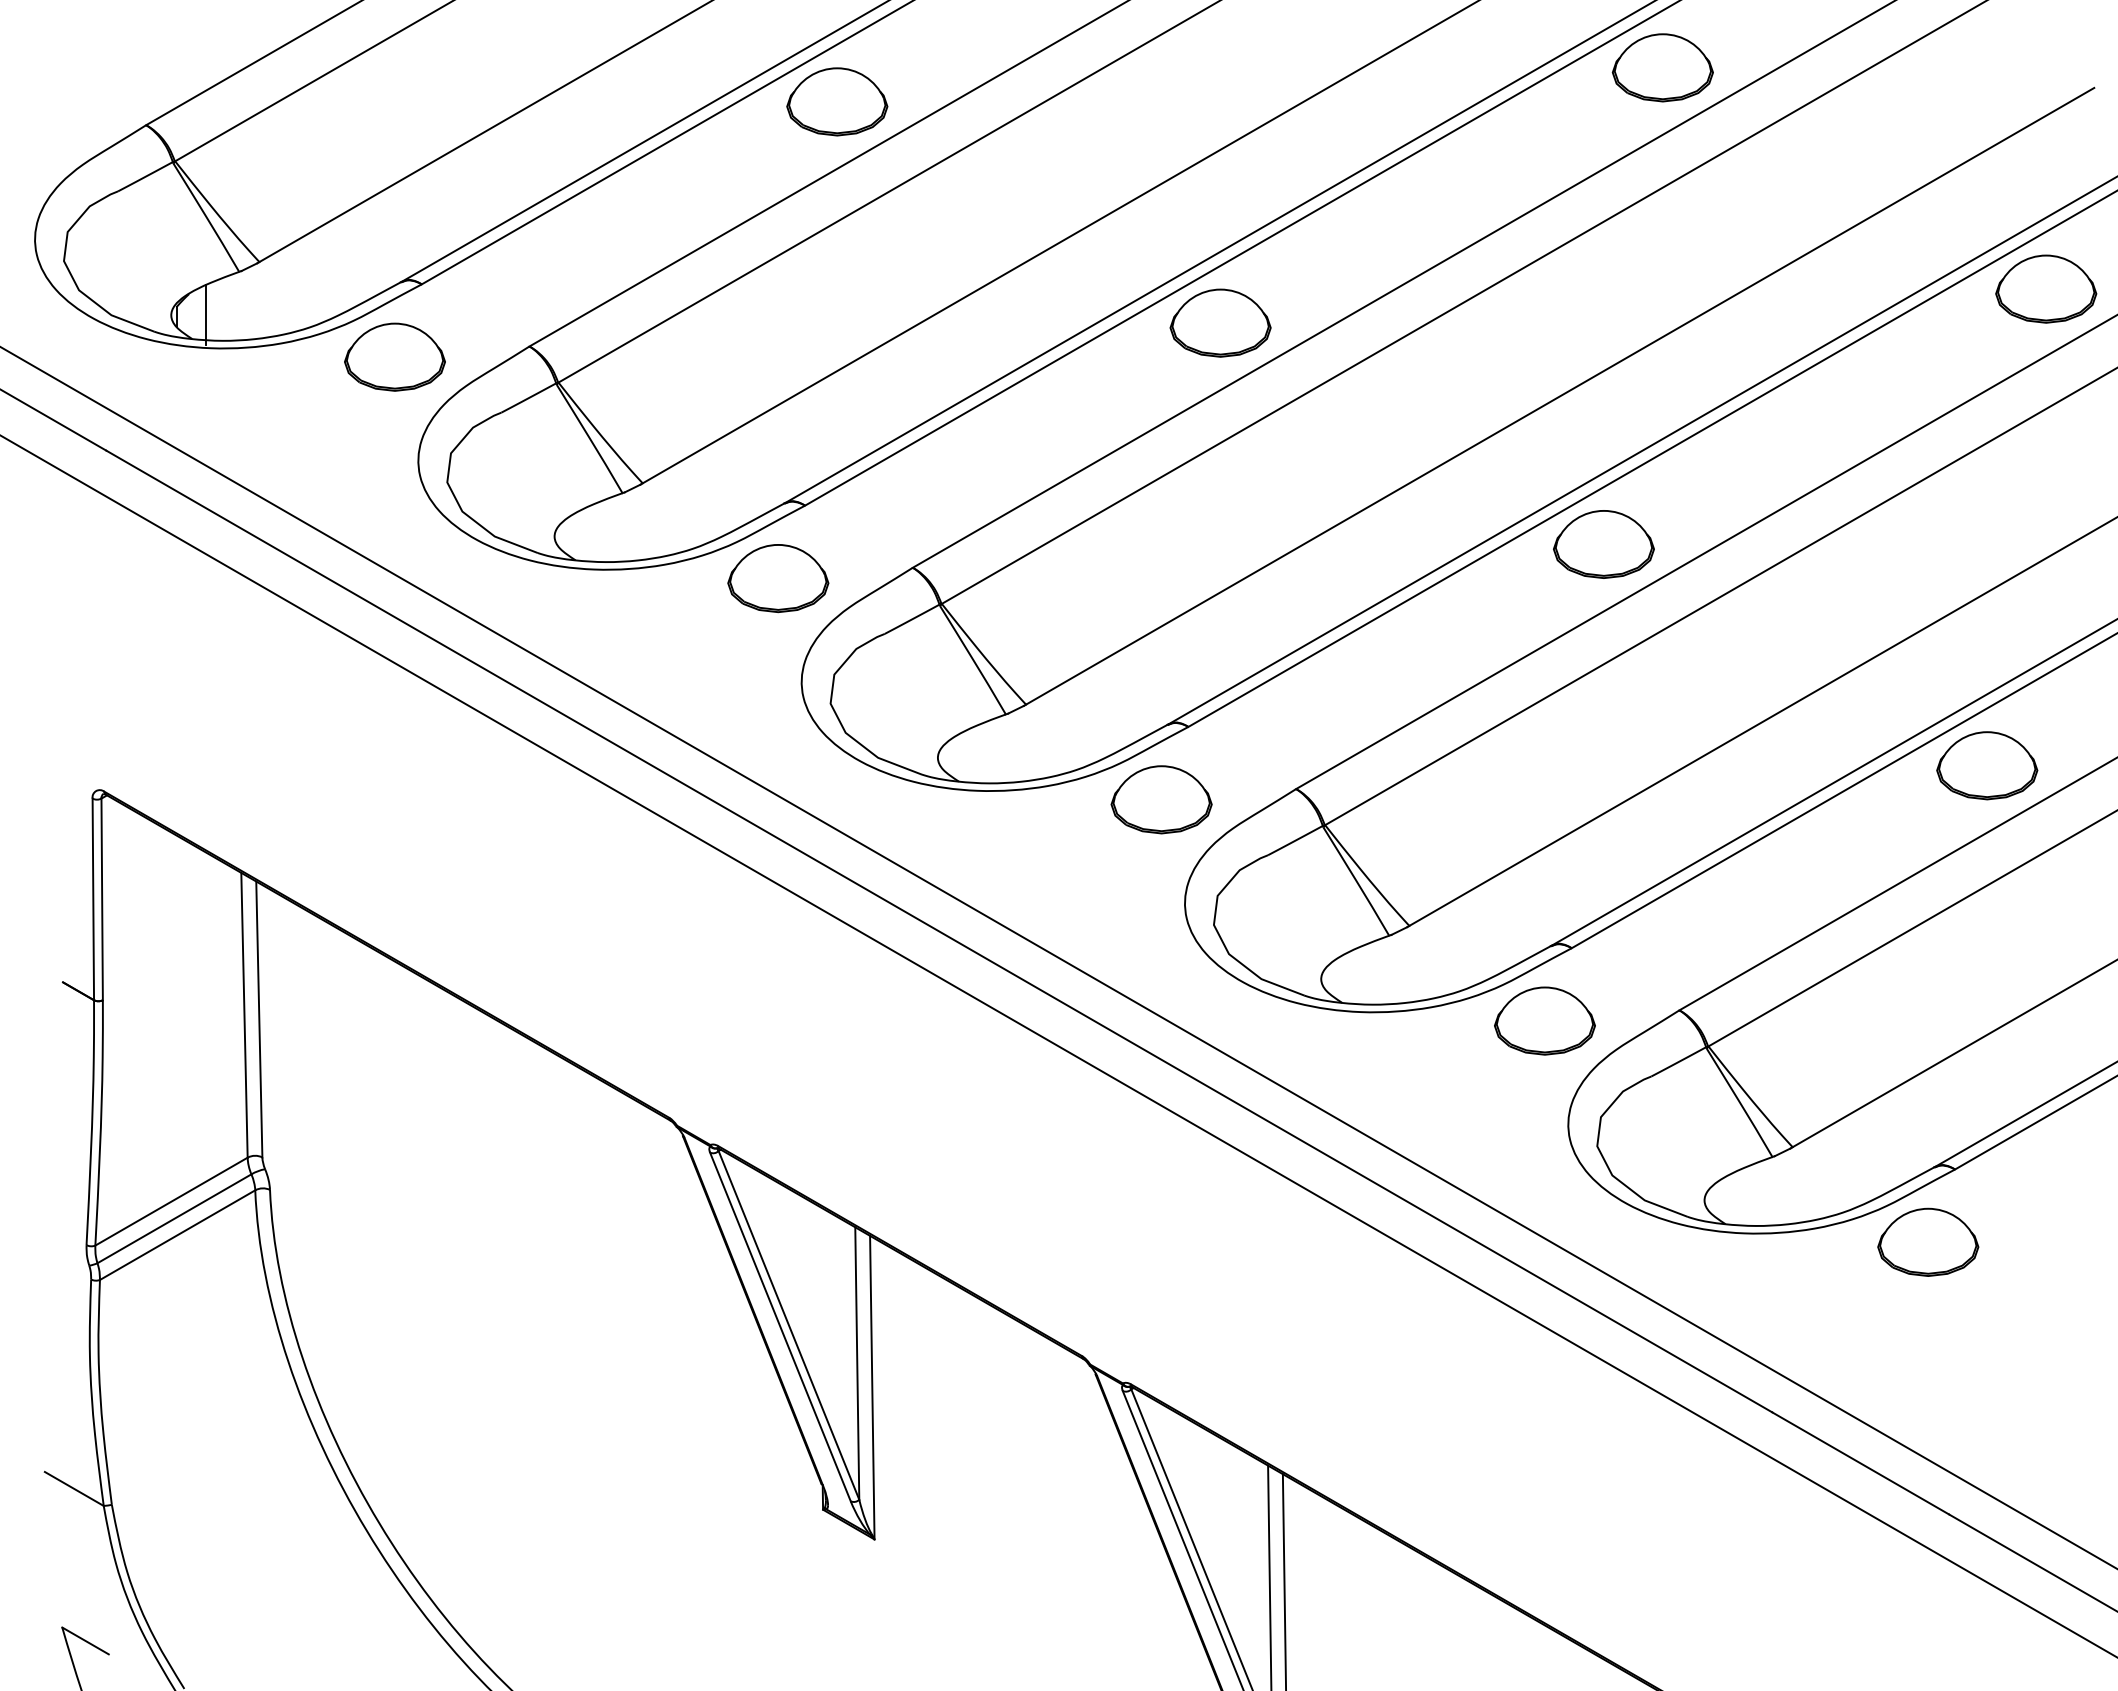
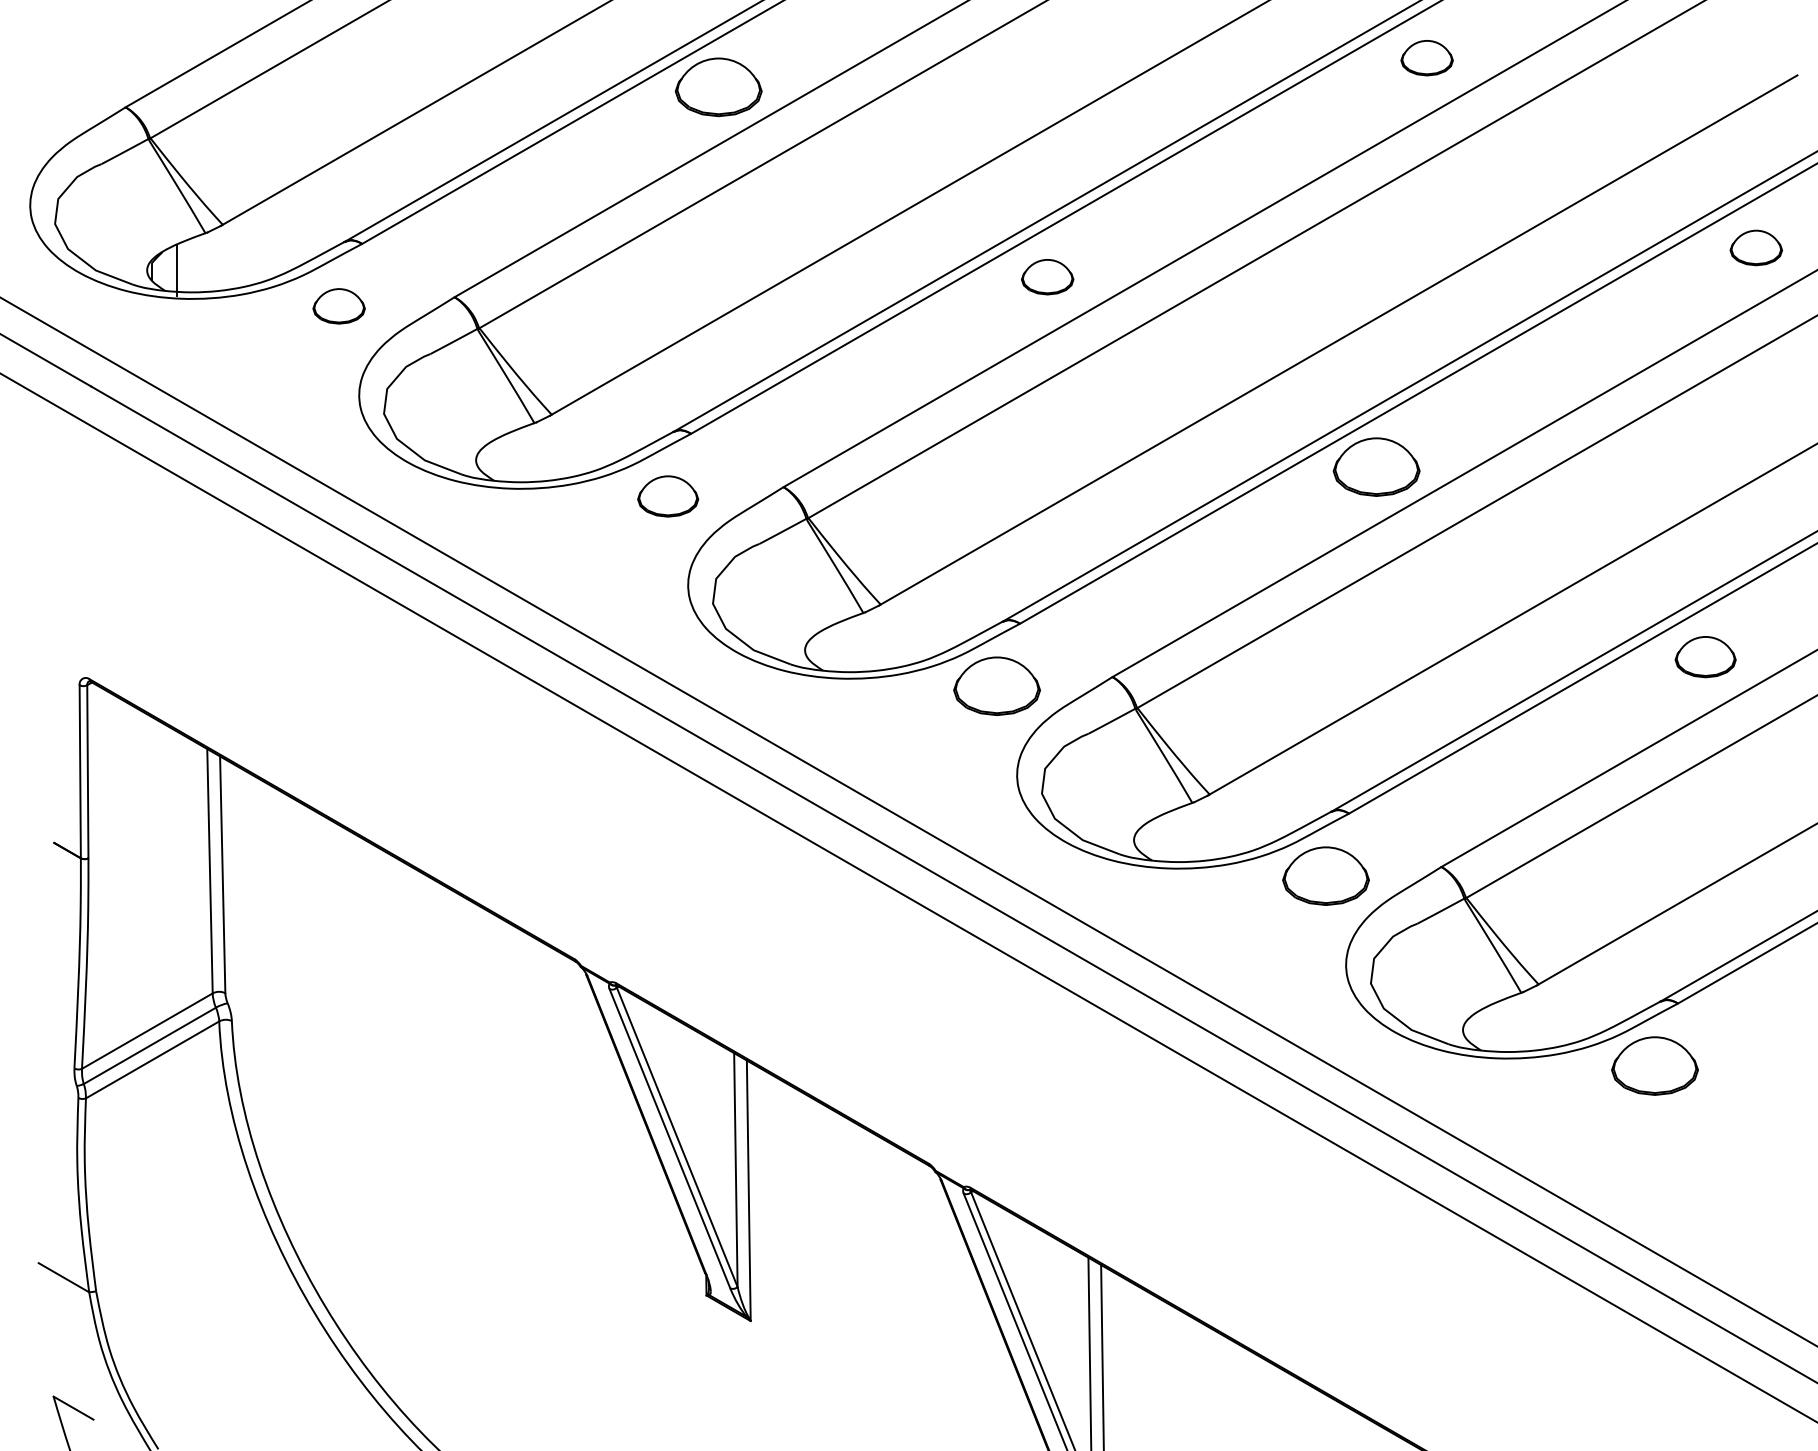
part: (1662, 67) -> (1426, 57), size x0.6
part: (2046, 288) -> (1756, 247), size x0.6
part: (1220, 322) -> (1047, 276), size x0.6
part: (394, 356) -> (338, 305), size x0.6
part: (778, 578) -> (668, 496), size x0.7
part: (1987, 765) -> (1705, 656), size x0.7

